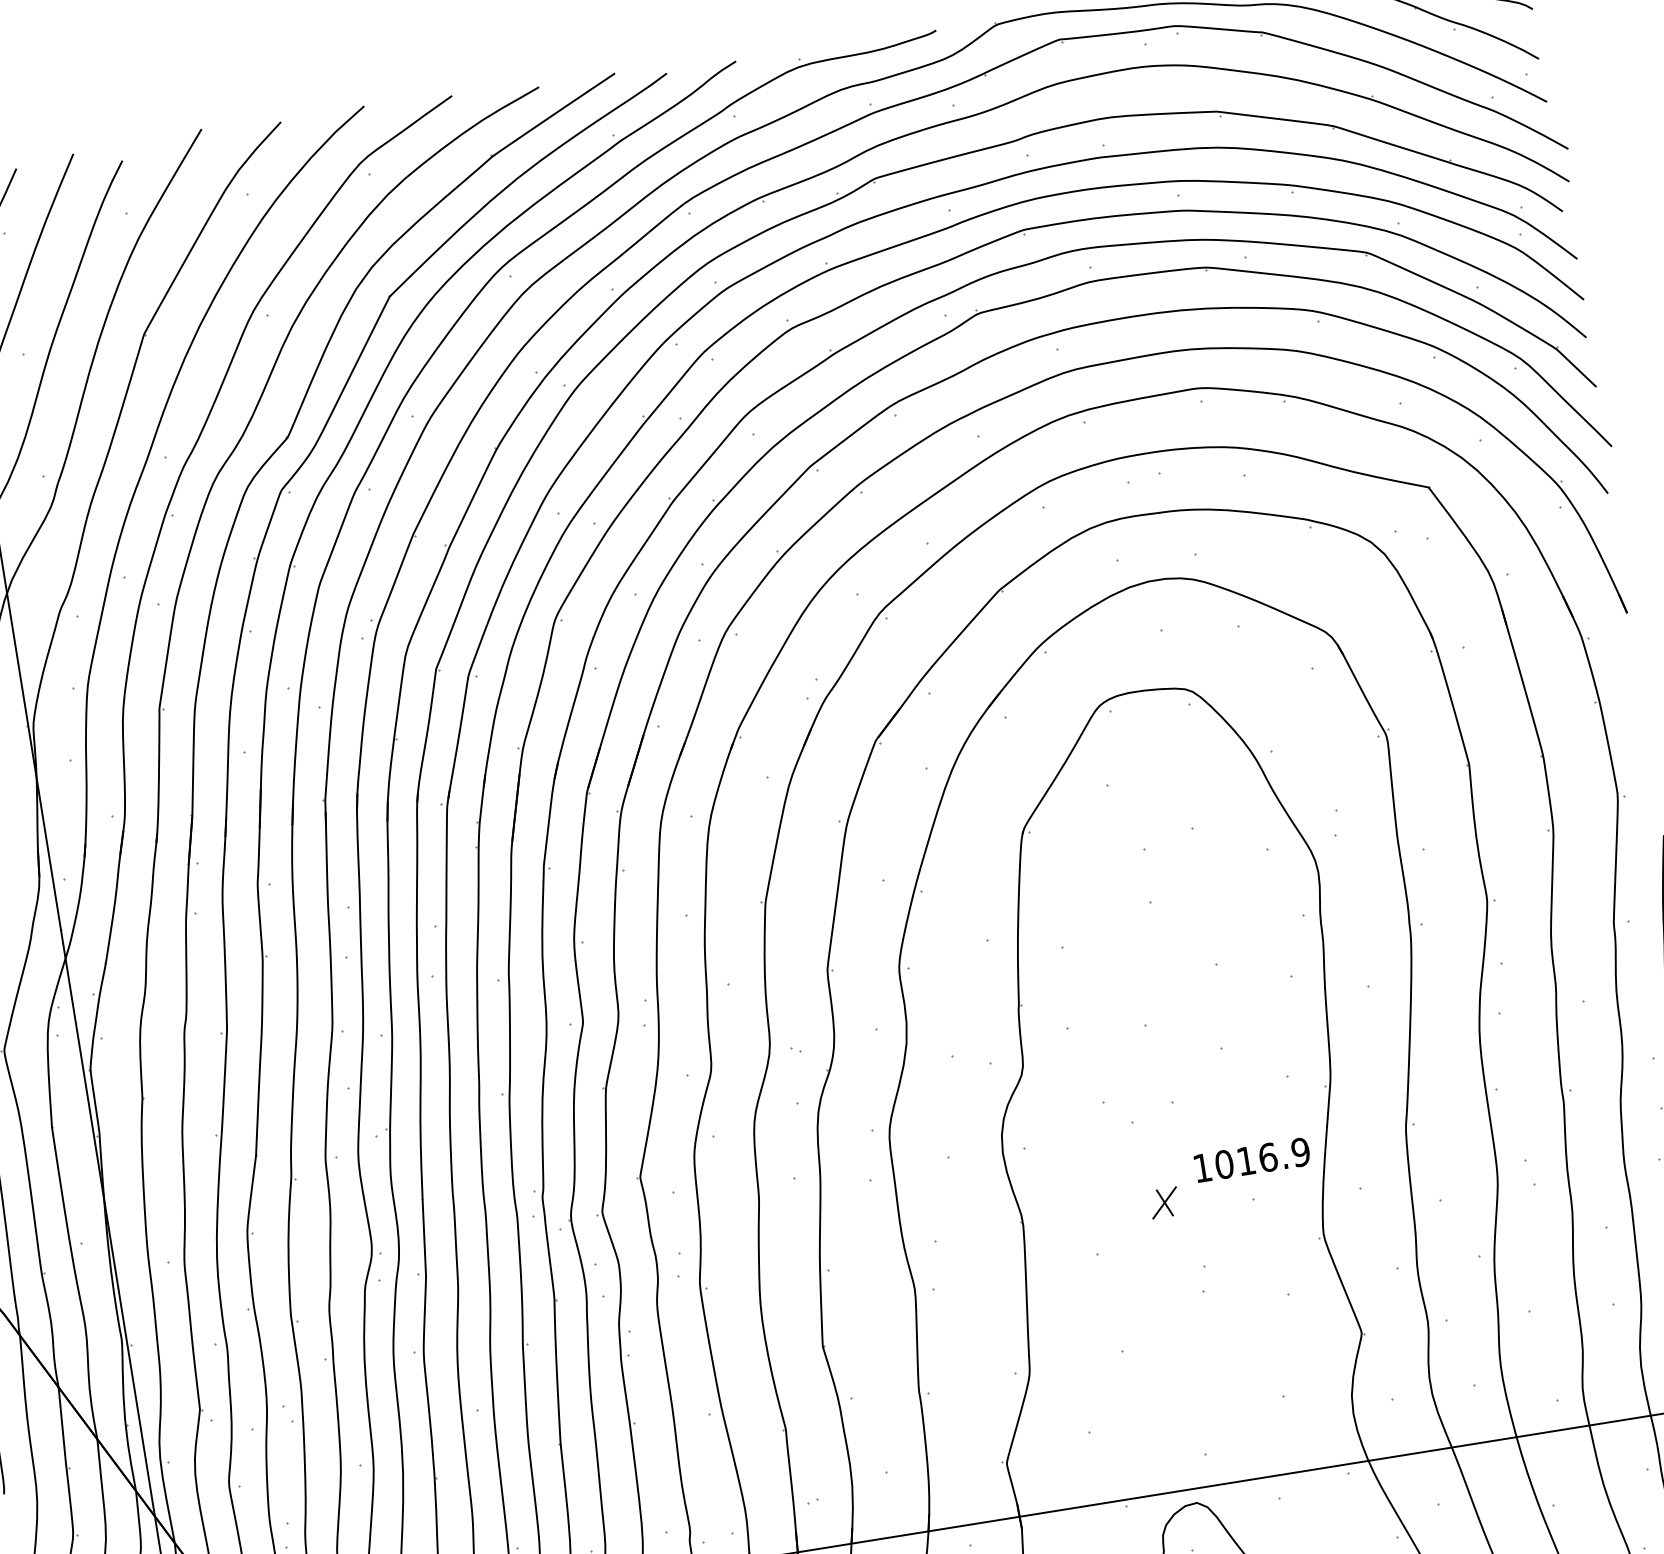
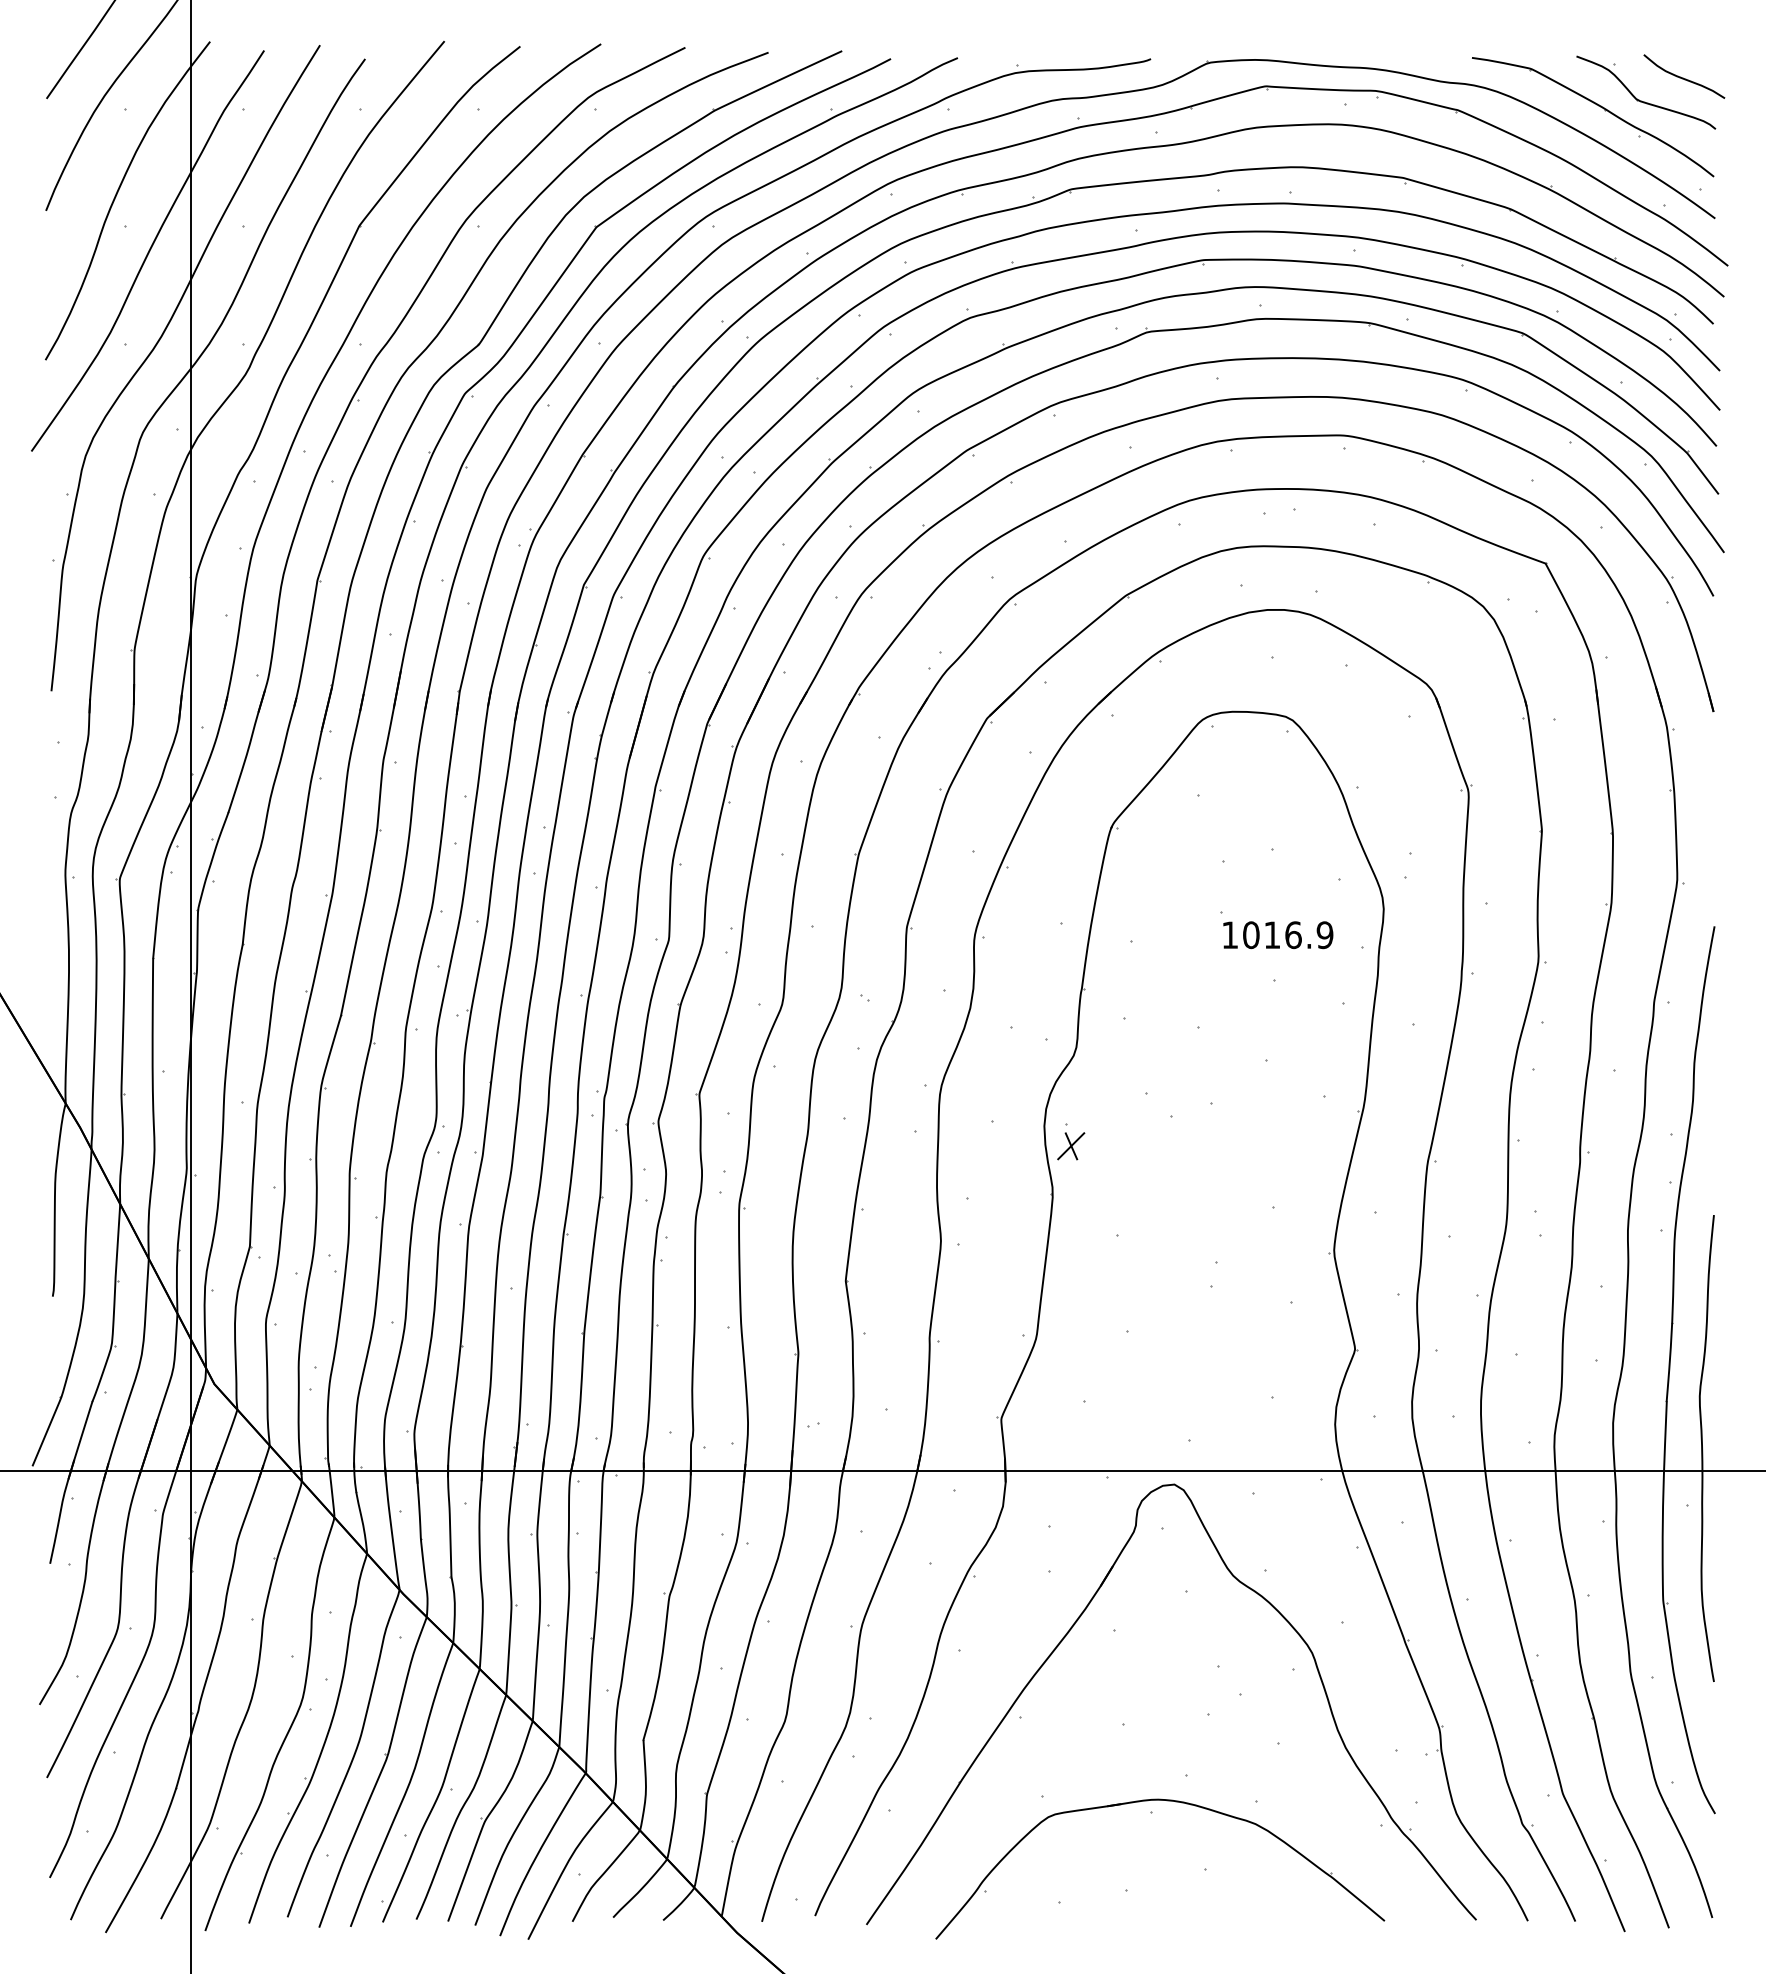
text: (1252, 1160) -> (1278, 935), moved
part: (1164, 1203) -> (1071, 1146), moved

